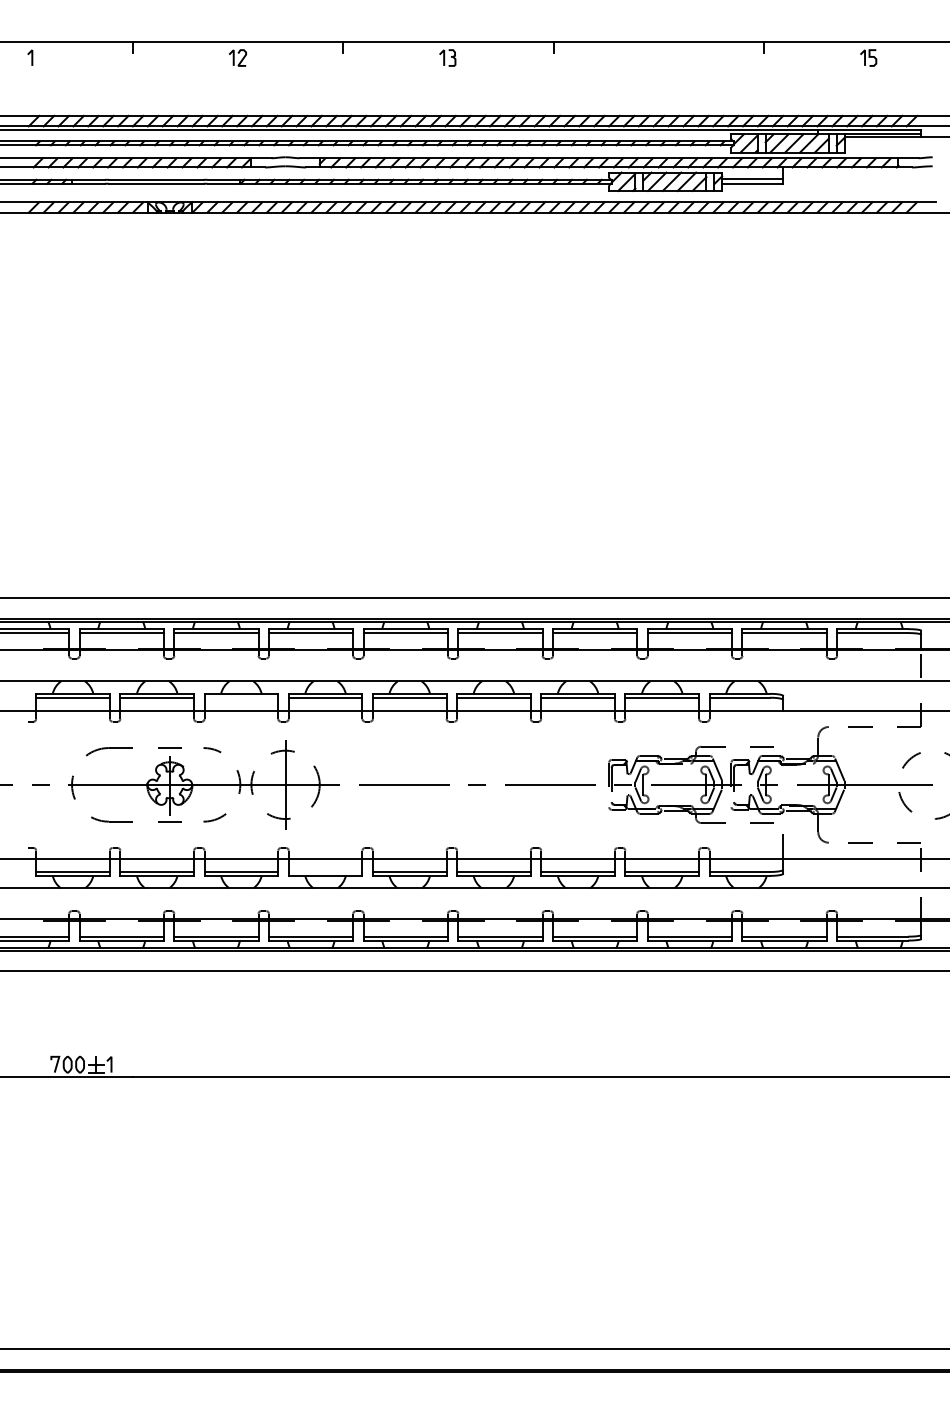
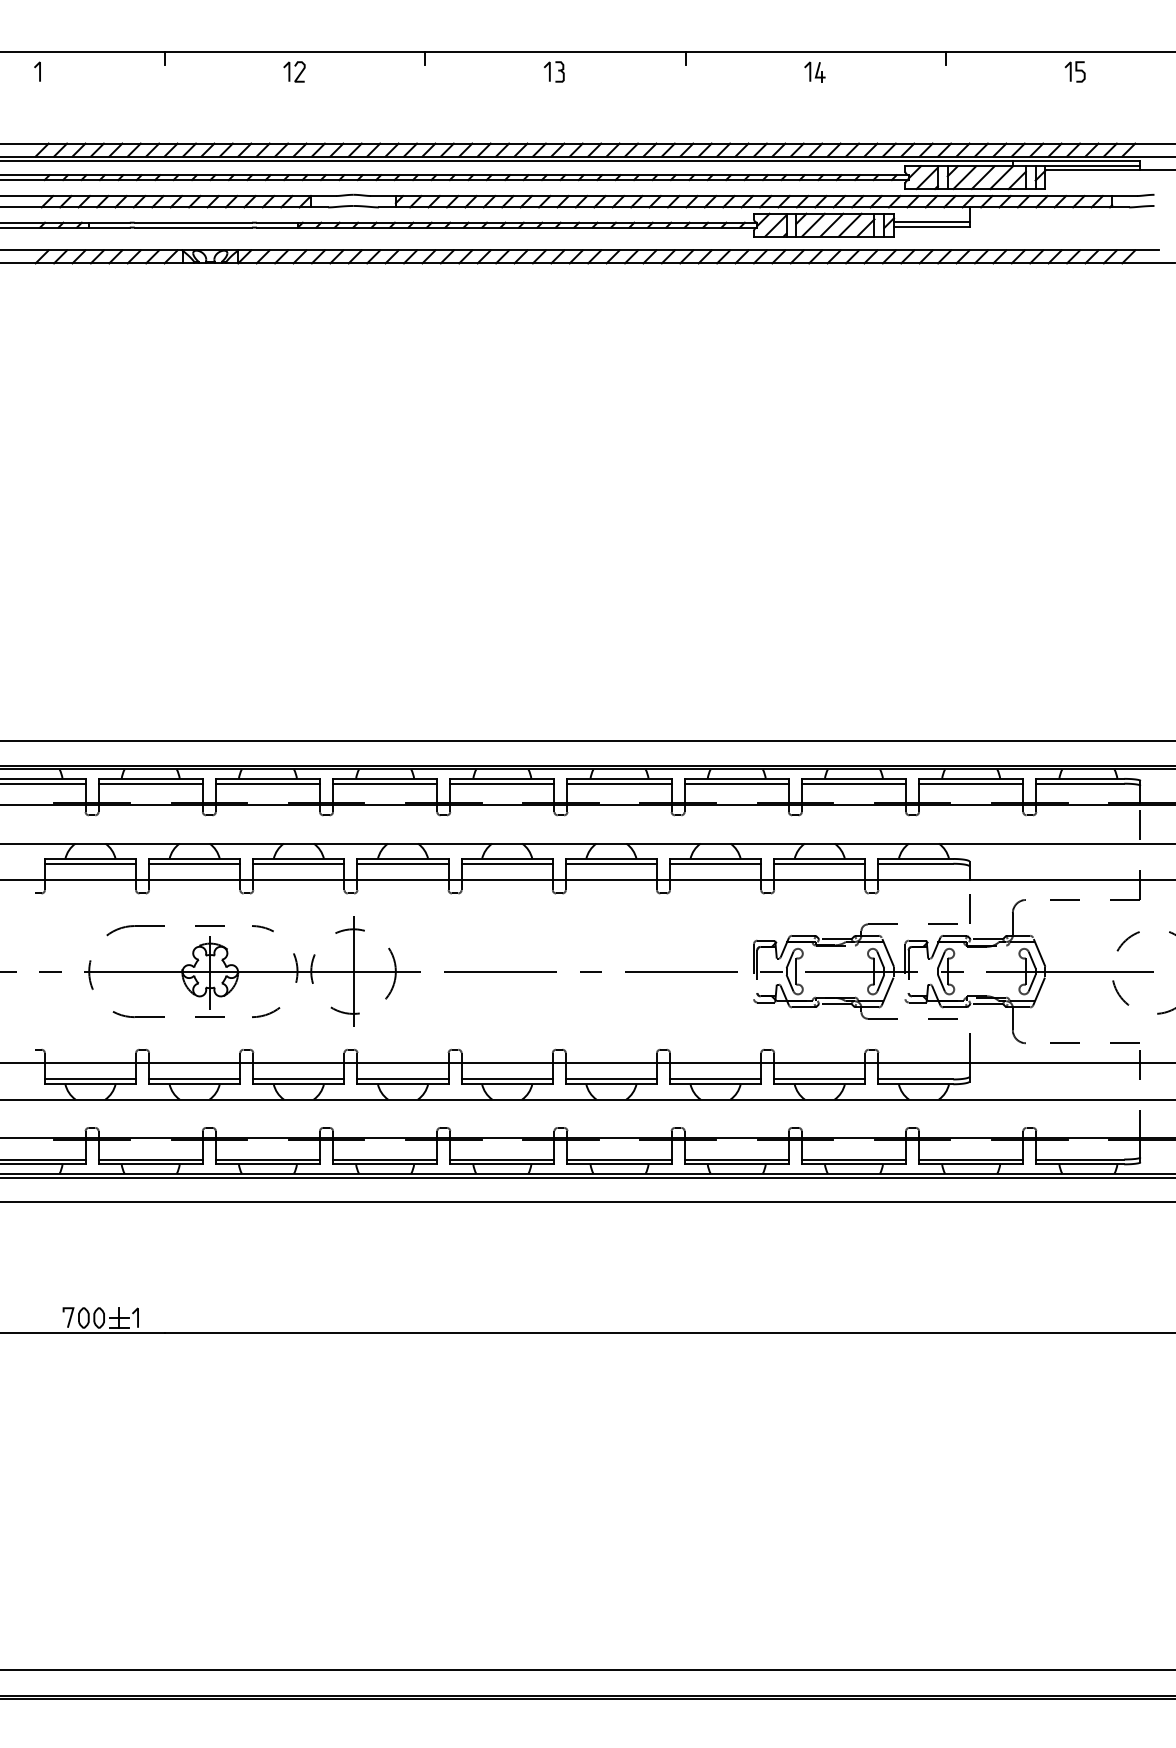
part: (657, 57) -> (814, 71), added
line: (241, 697) -> (298, 863), added
line: (783, 733) -> (969, 908), added
line: (325, 872) -> (402, 1079), added

